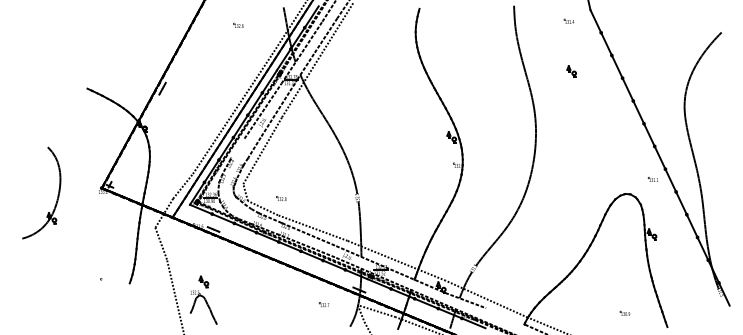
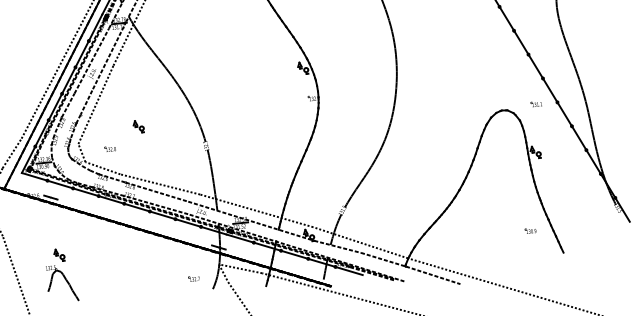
line: (237, 148) -> (67, 105), added
part: (298, 174) -> (138, 126), added
part: (652, 179) -> (535, 104), moved
part: (281, 198) -> (110, 148), moved
part: (203, 299) -> (61, 274), moved
part: (323, 304) -> (193, 278), moved
part: (624, 312) -> (529, 229), moved
line: (505, 316) -> (383, 259), added

